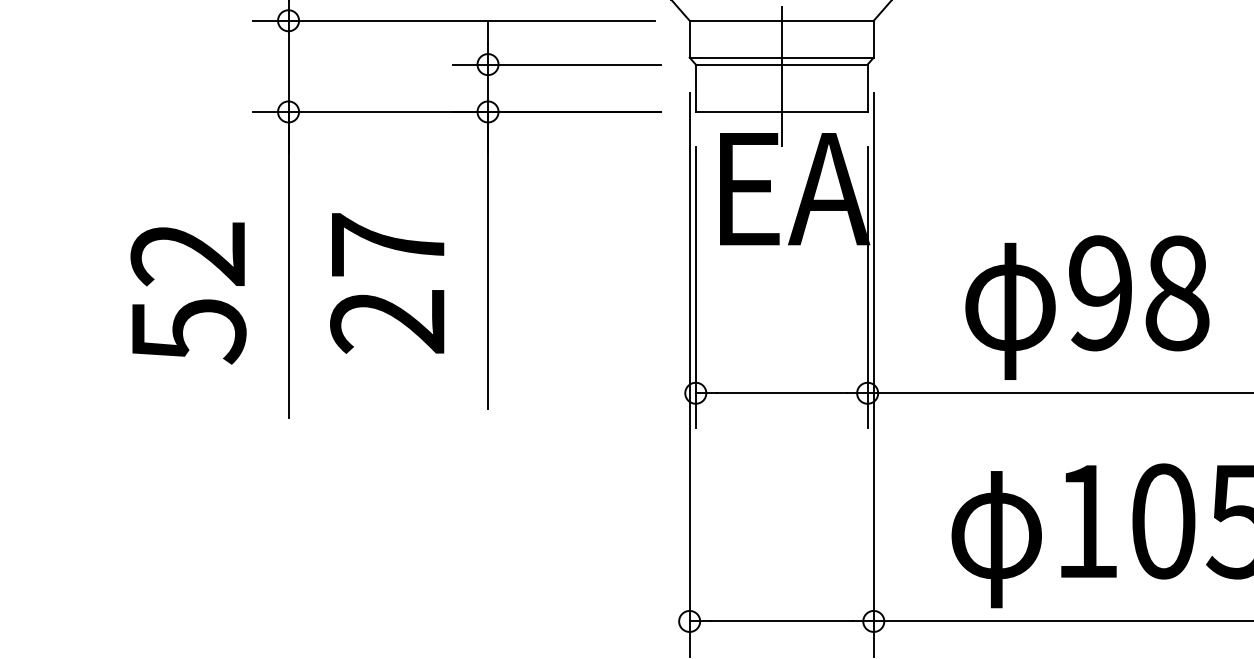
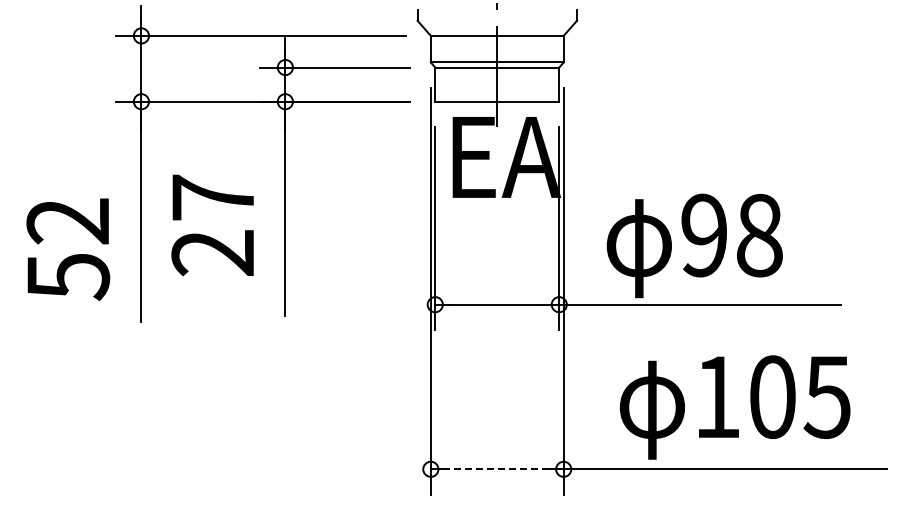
text: (188, 293) -> (68, 249), moved
text: (1086, 307) -> (694, 245), moved
line: (780, 621) -> (496, 469), solid -> dashed

